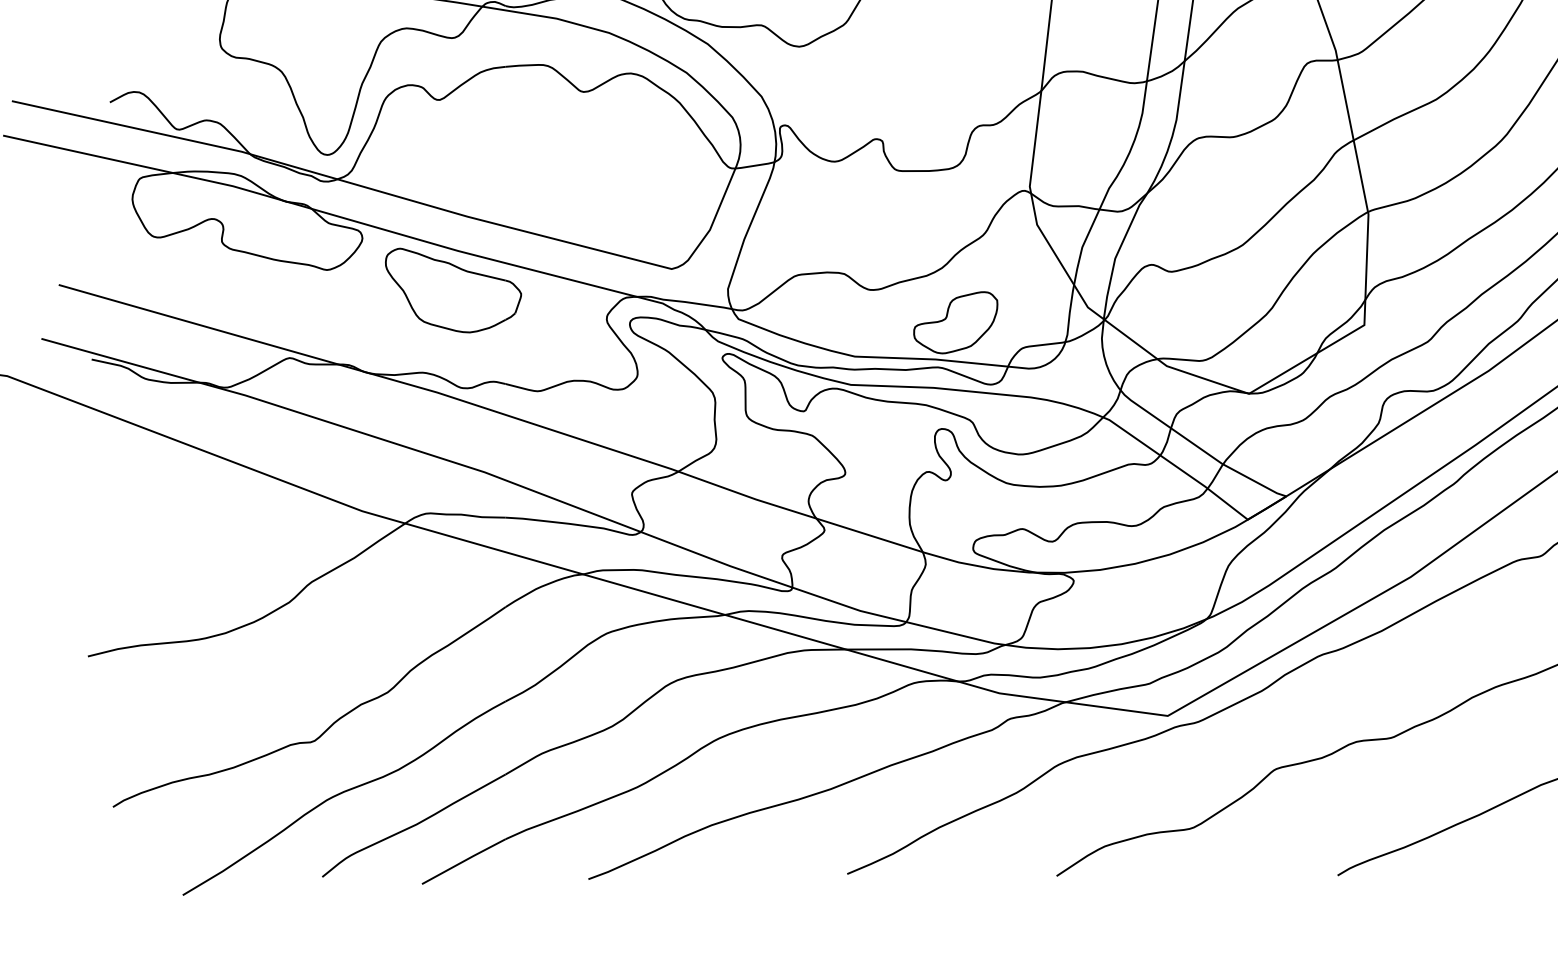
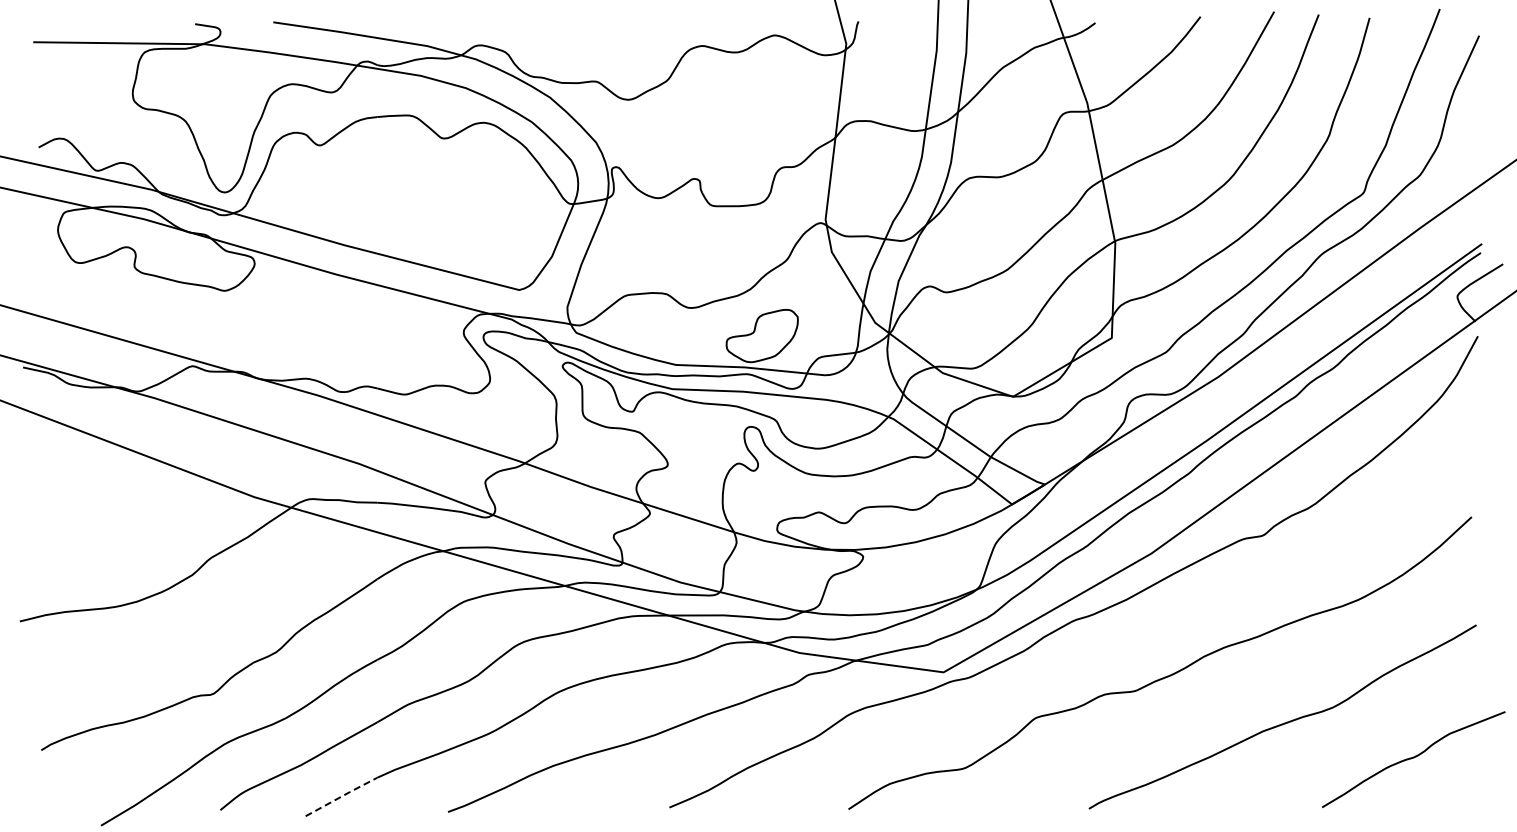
part: (453, 290) -> (332, 308), removed
line: (465, 861) -> (342, 796), solid -> dashed

